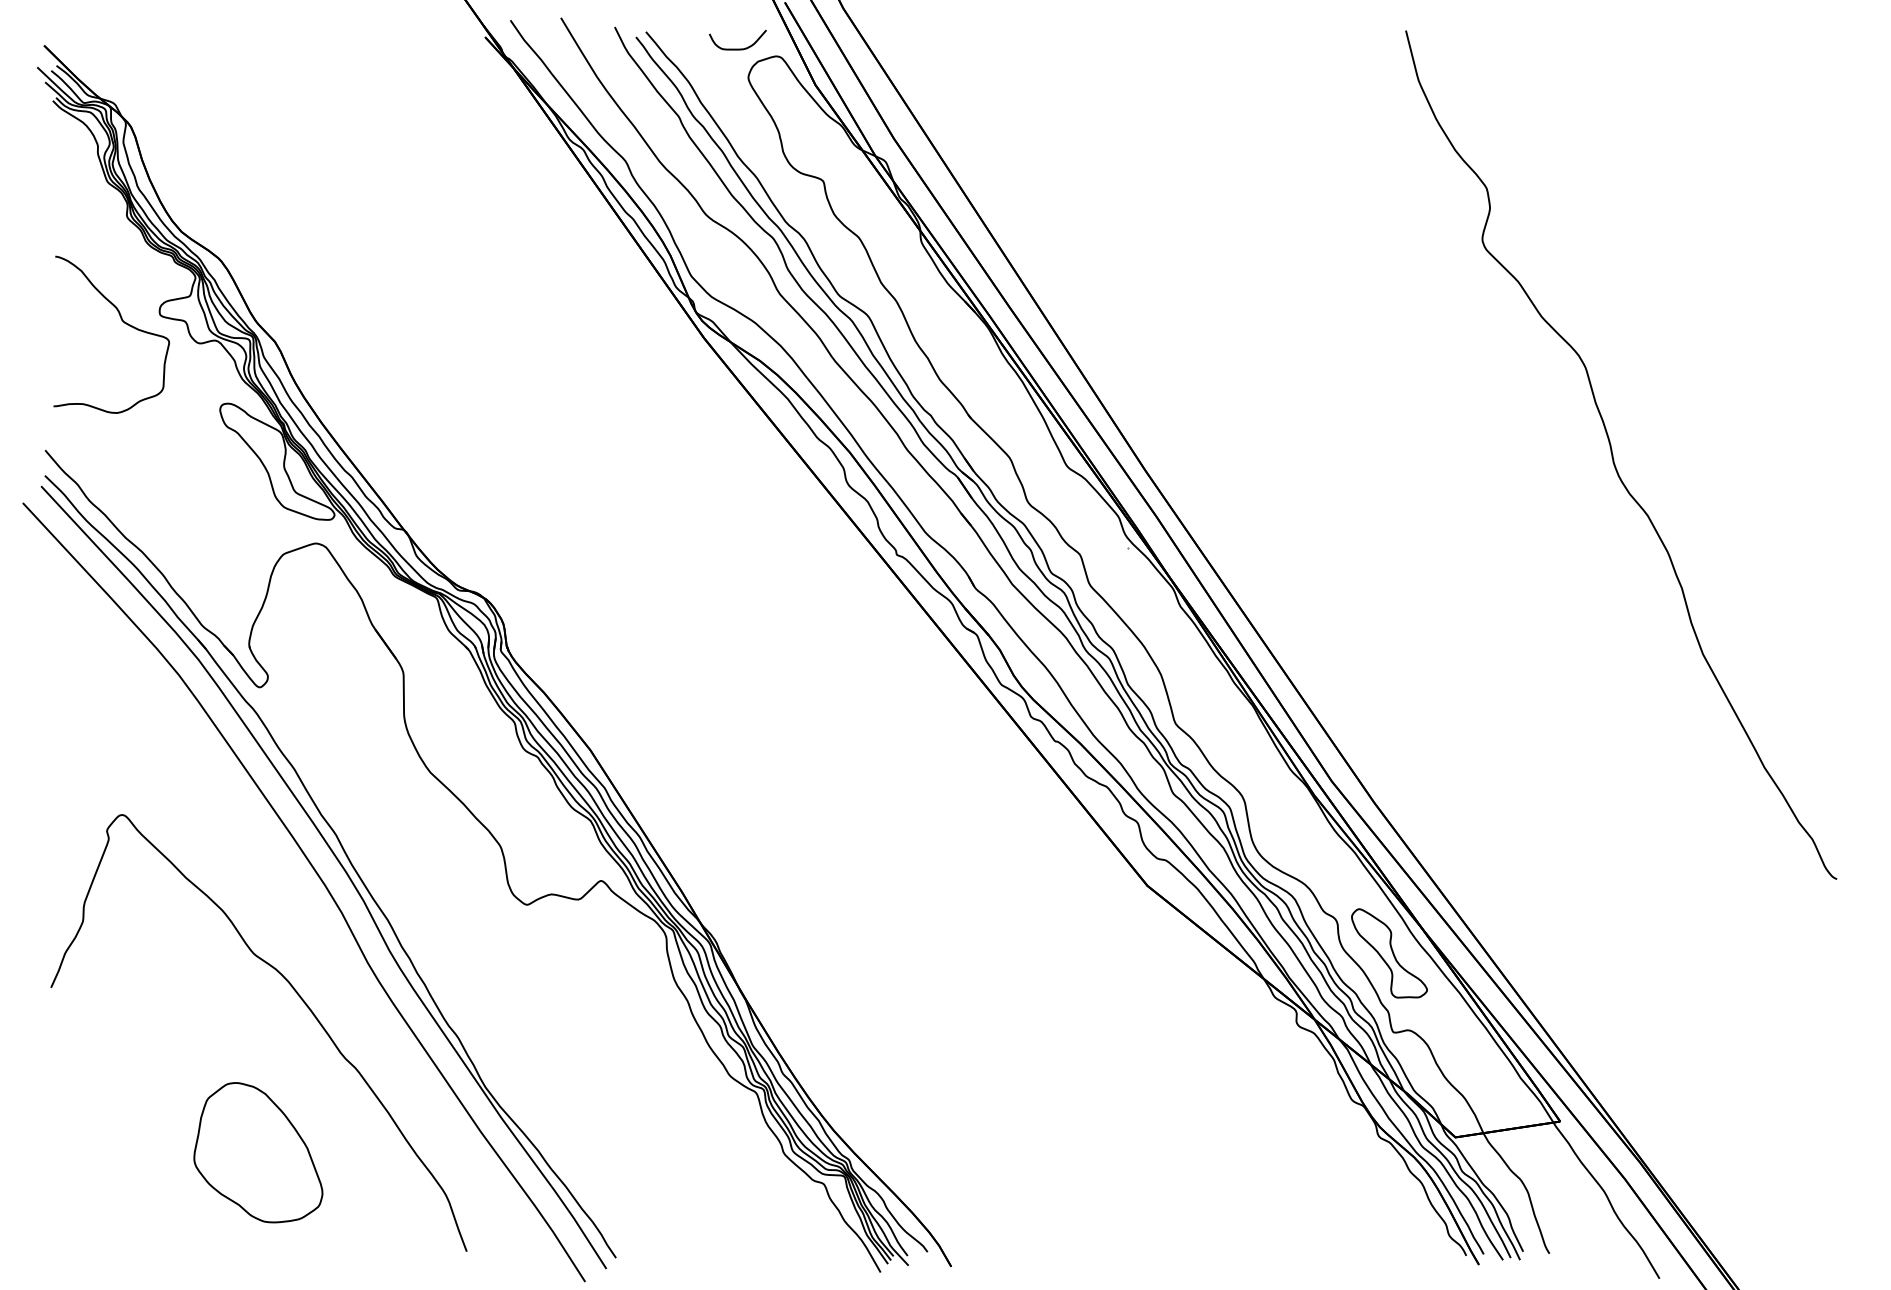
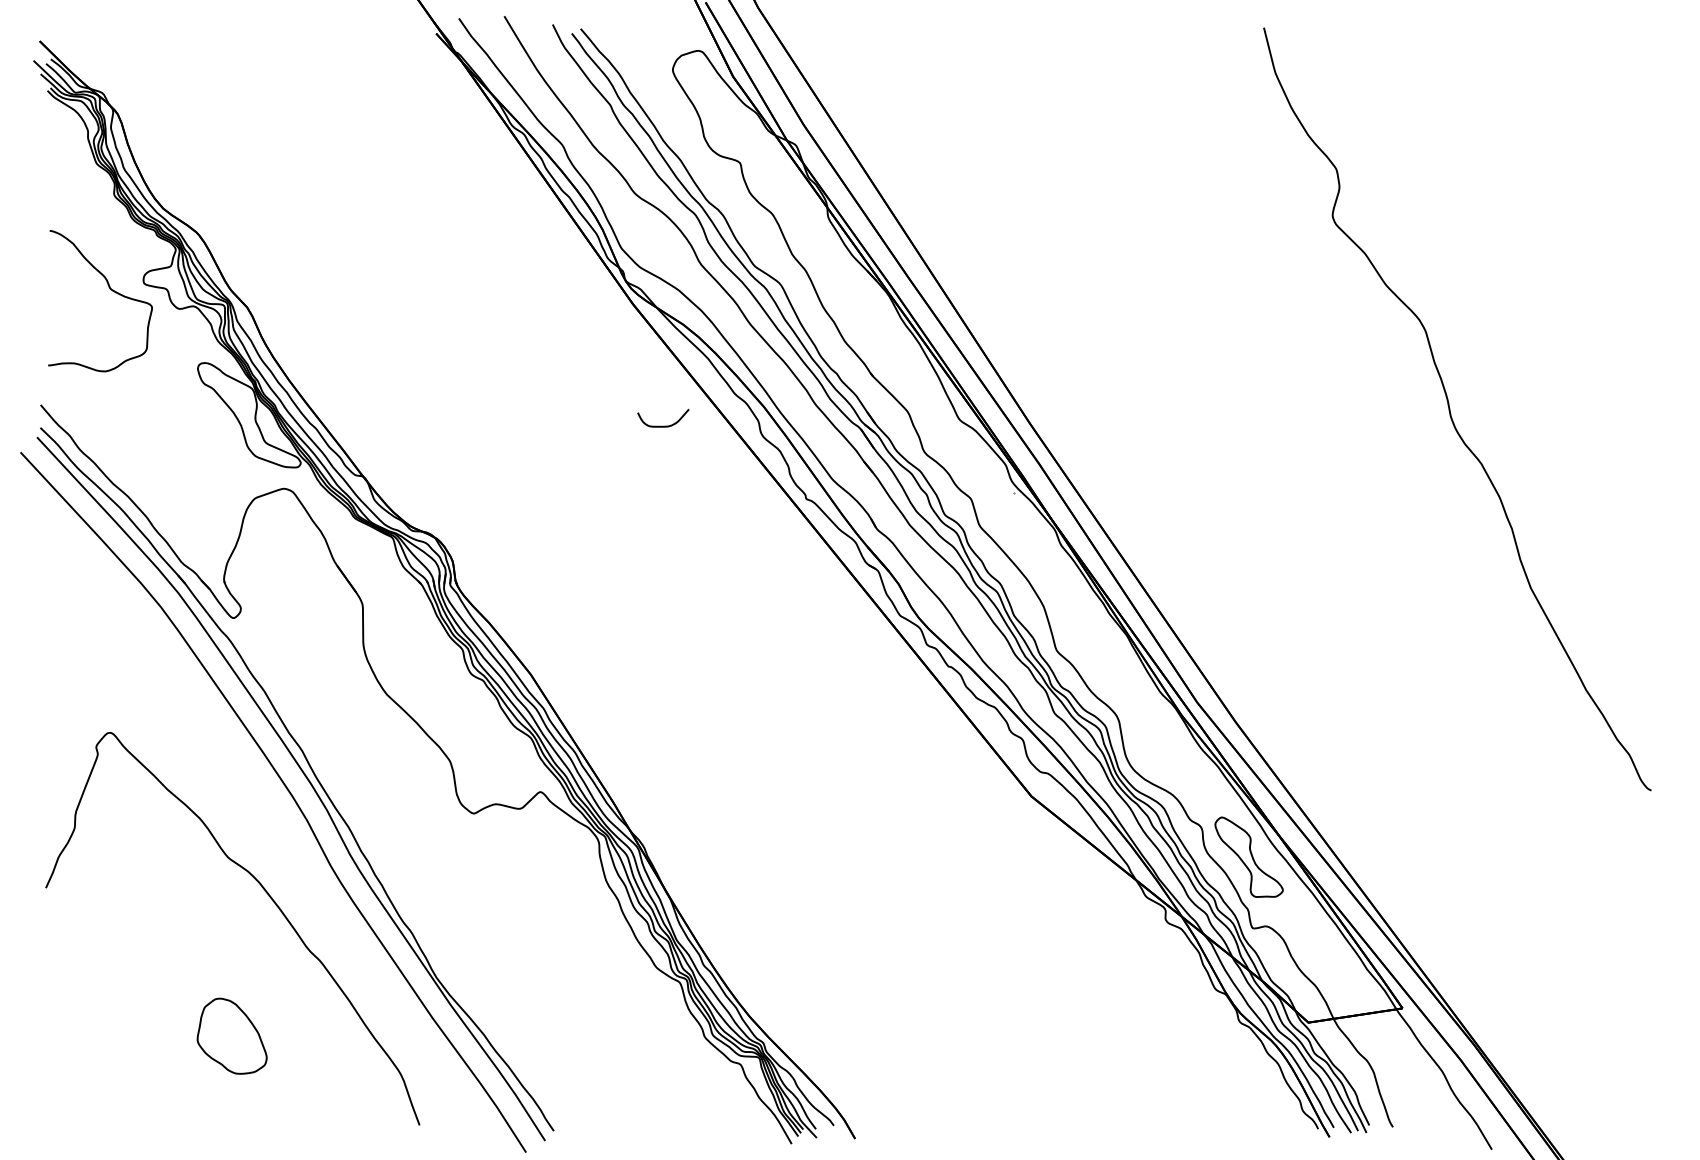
curve: (738, 48) -> (663, 425), moved
part: (257, 1151) -> (231, 1035), size x0.6

